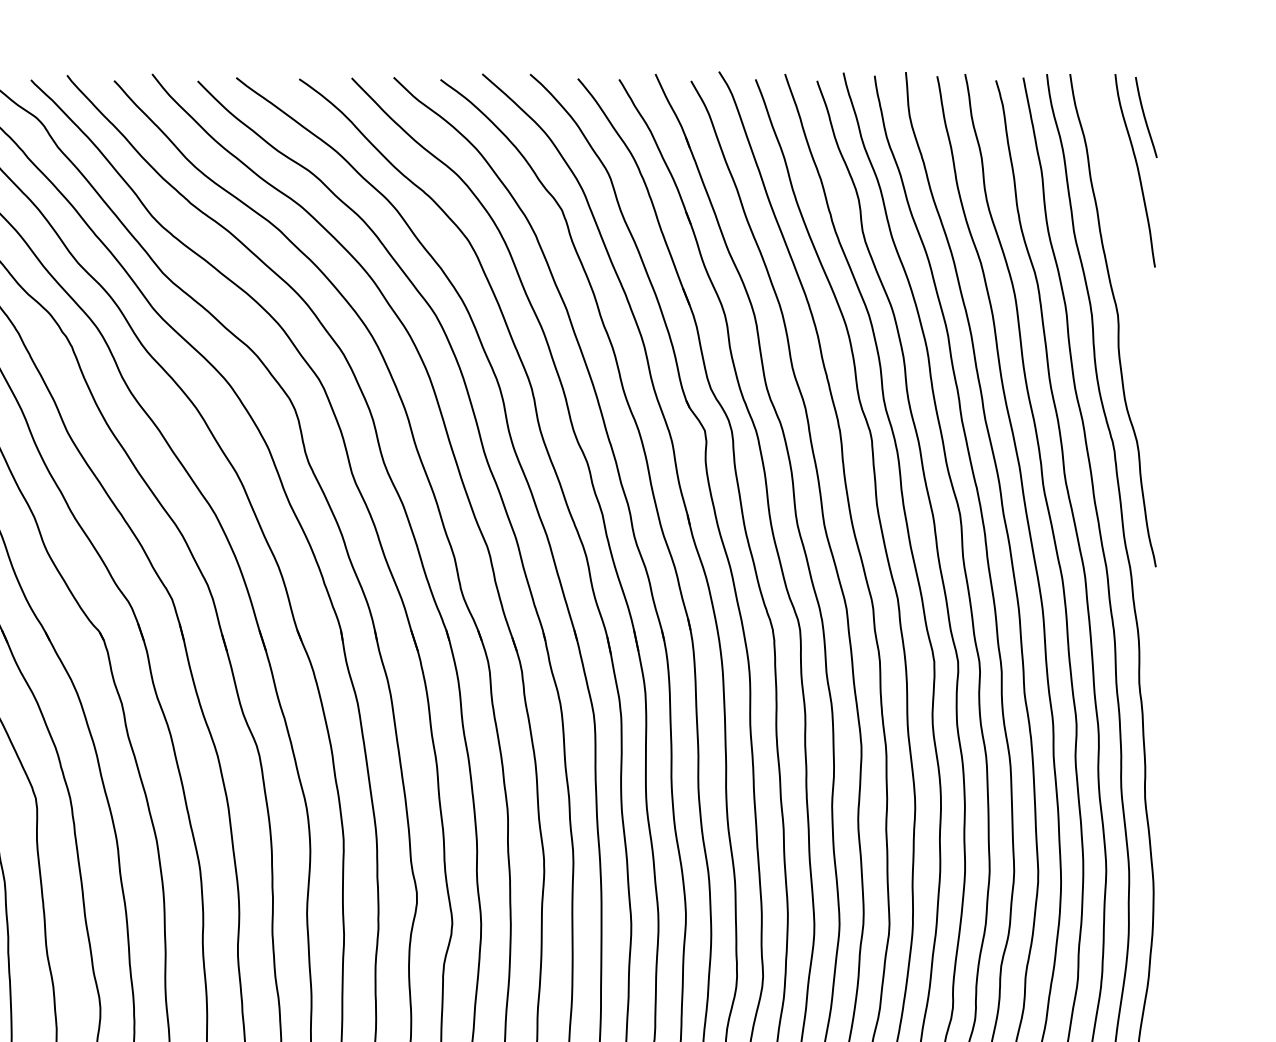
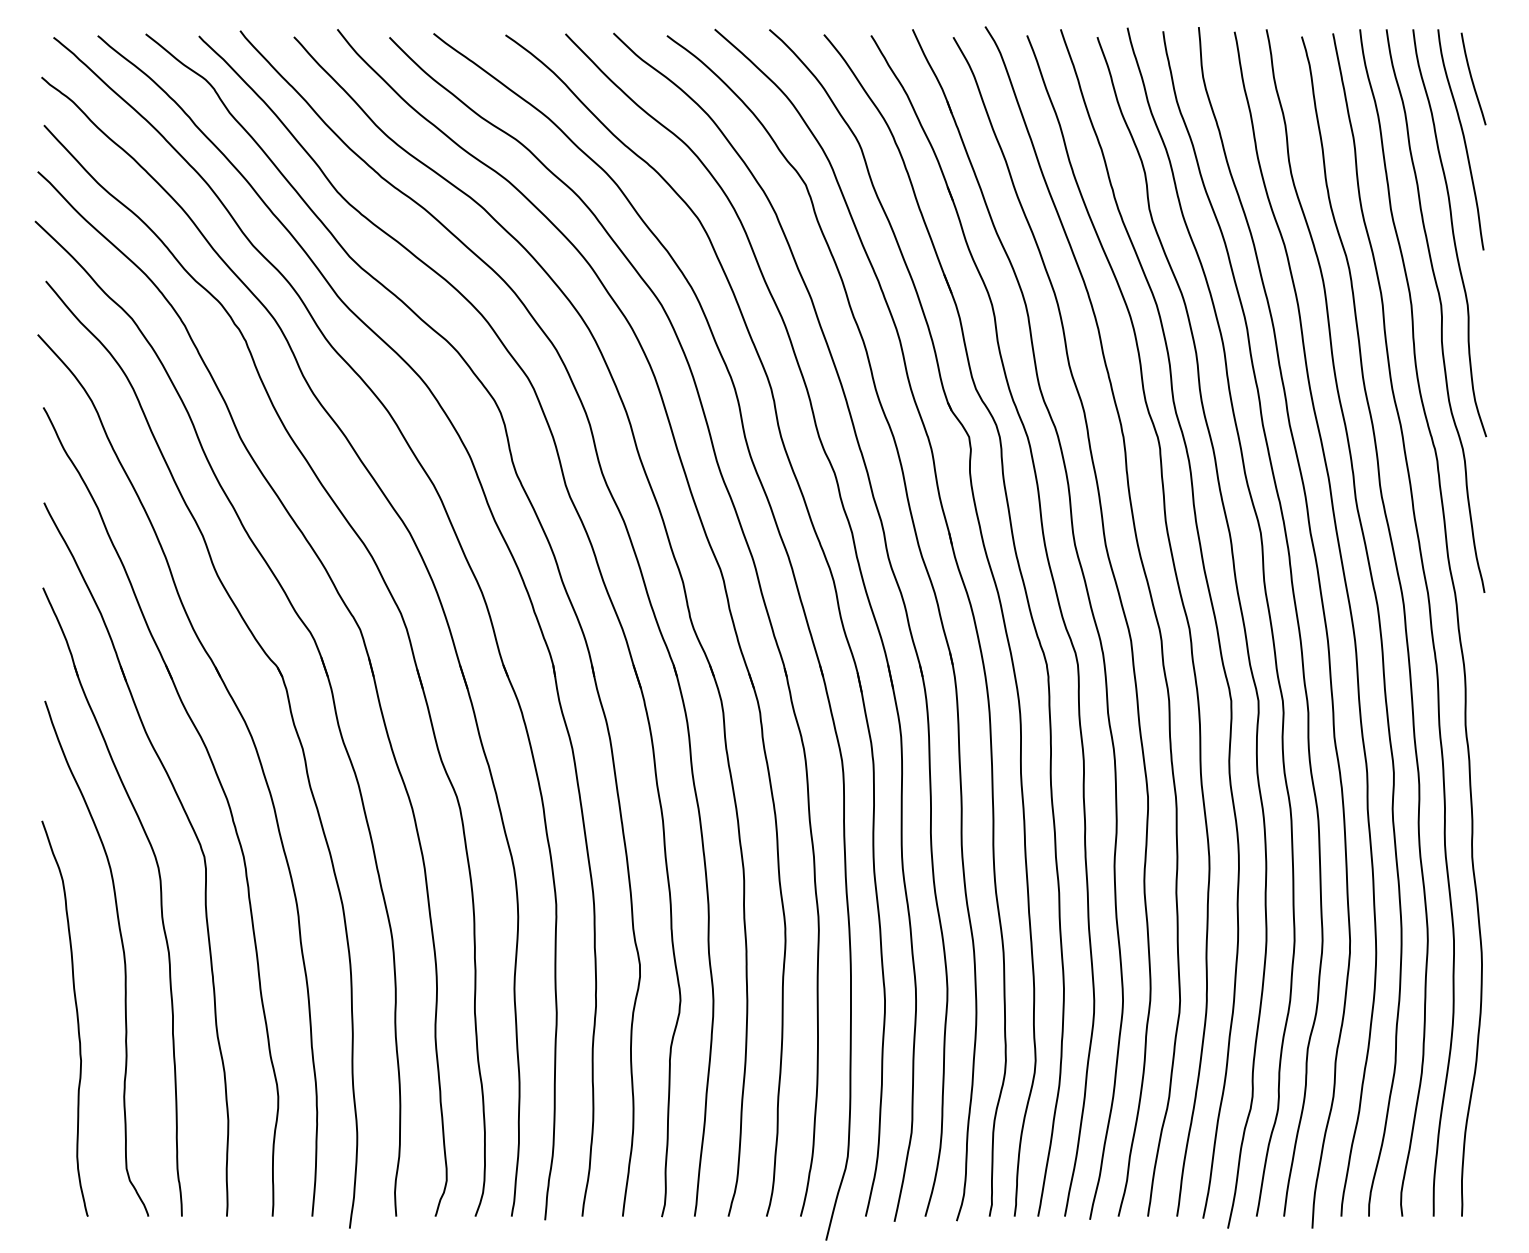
curve: (1127, 252) -> (1452, 233), added

